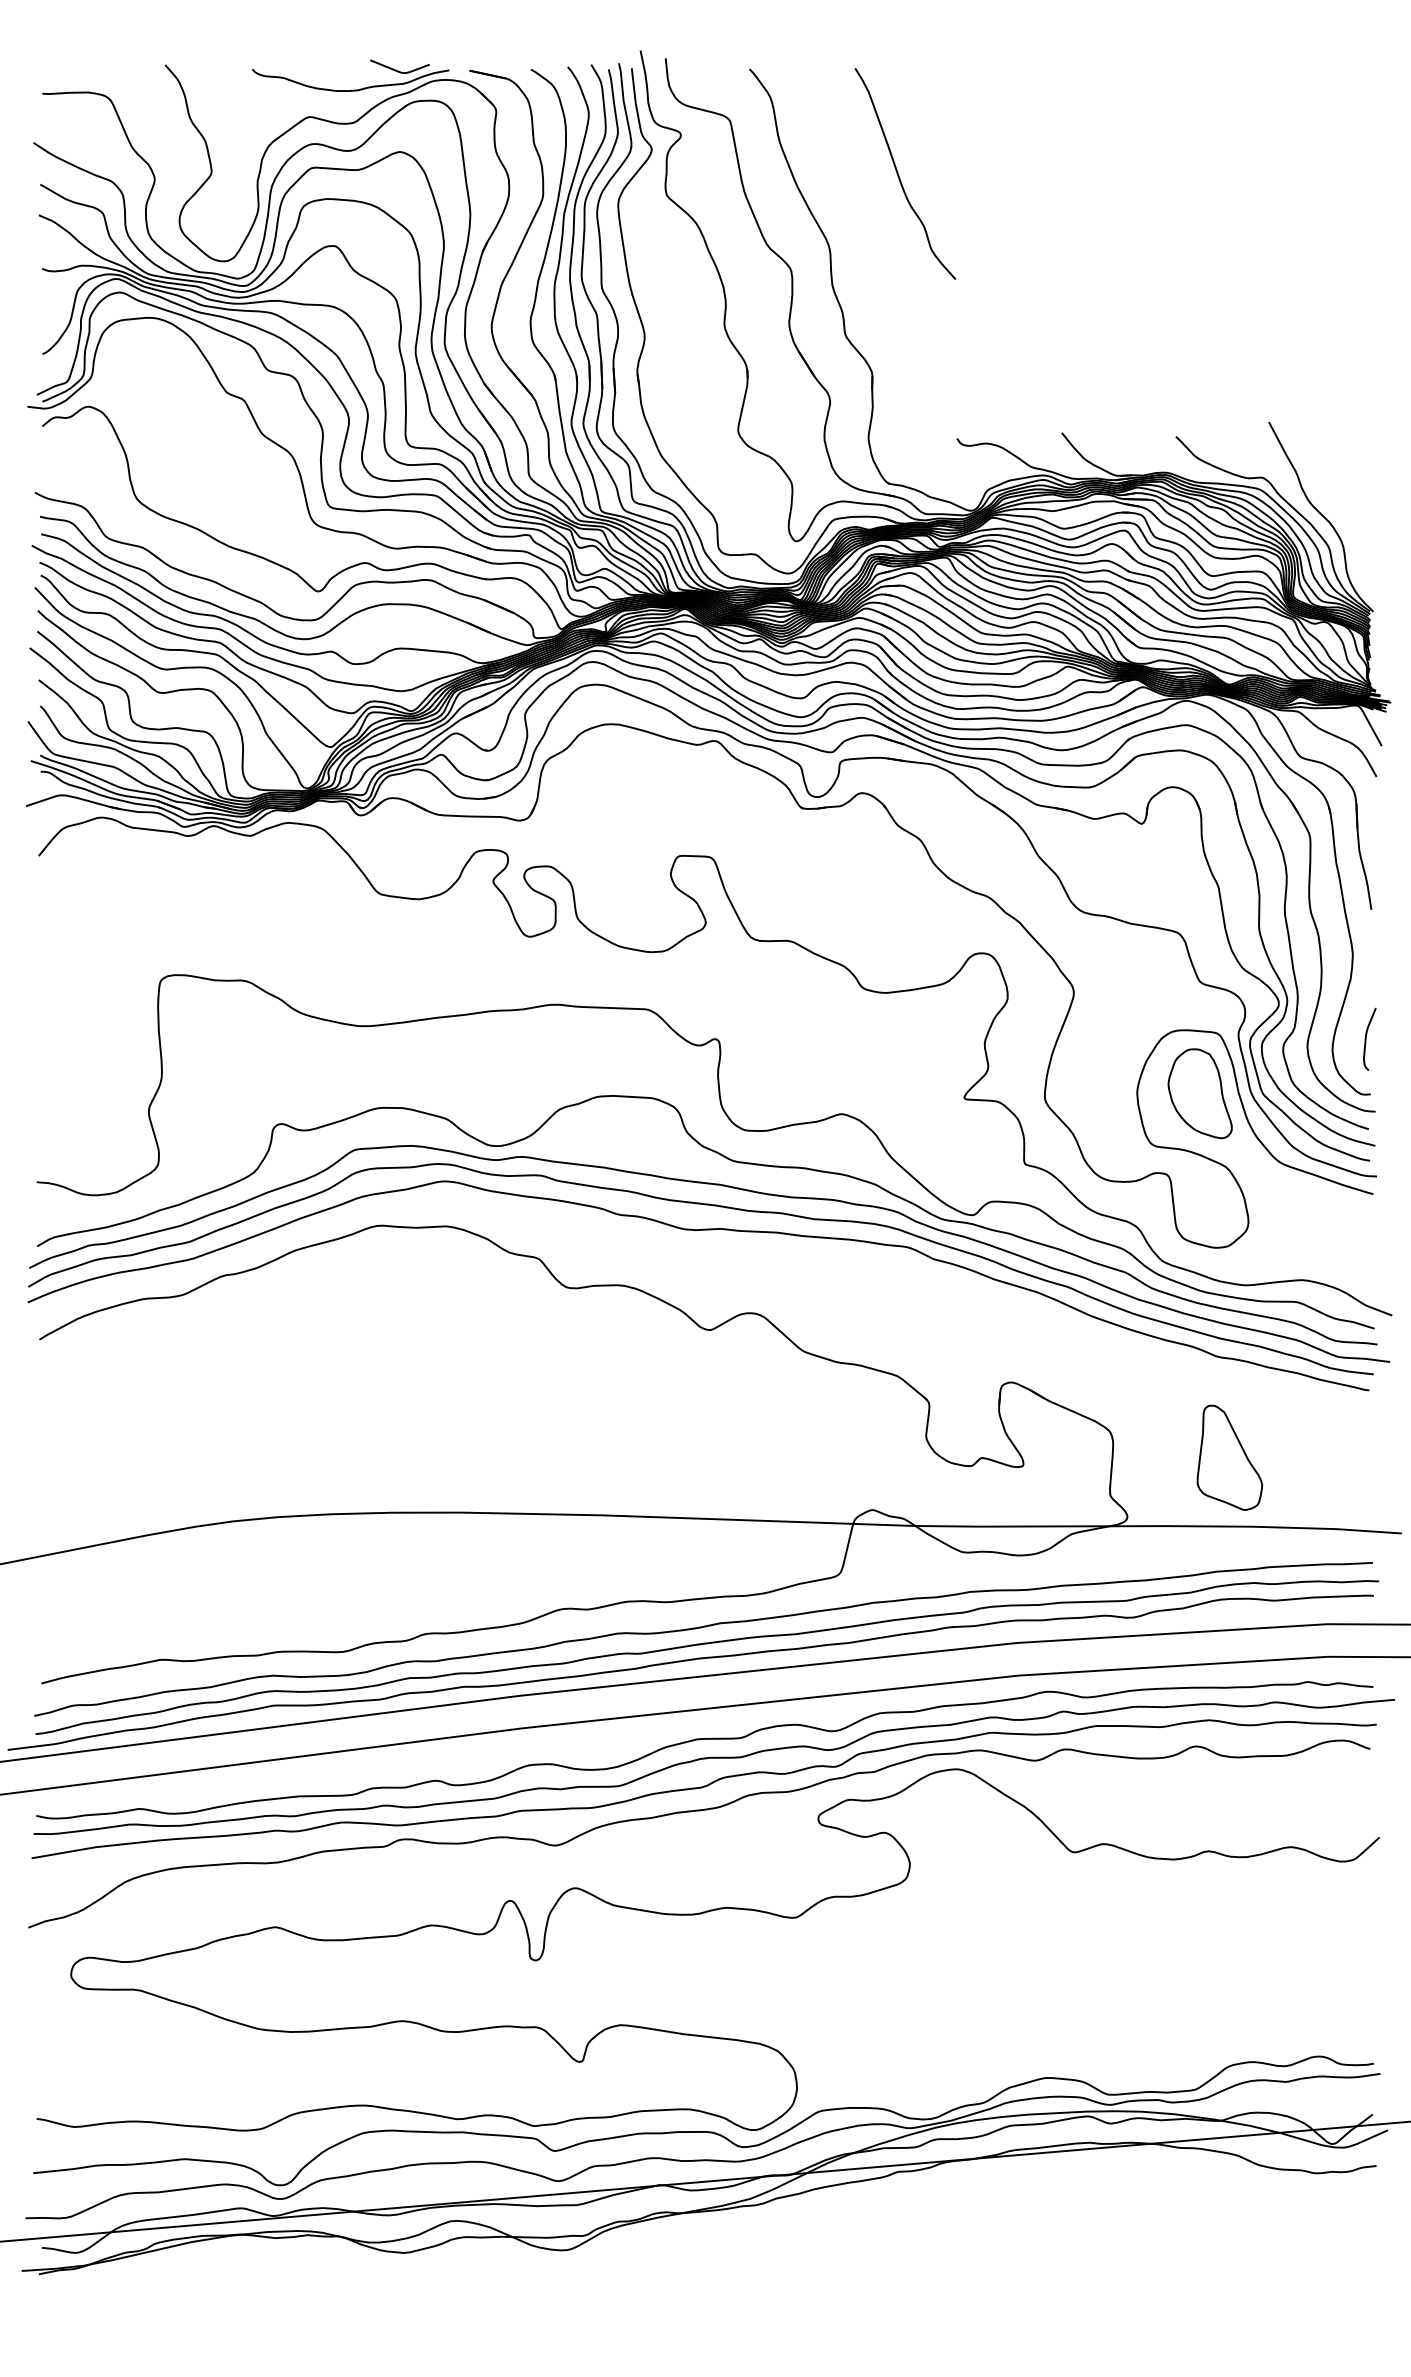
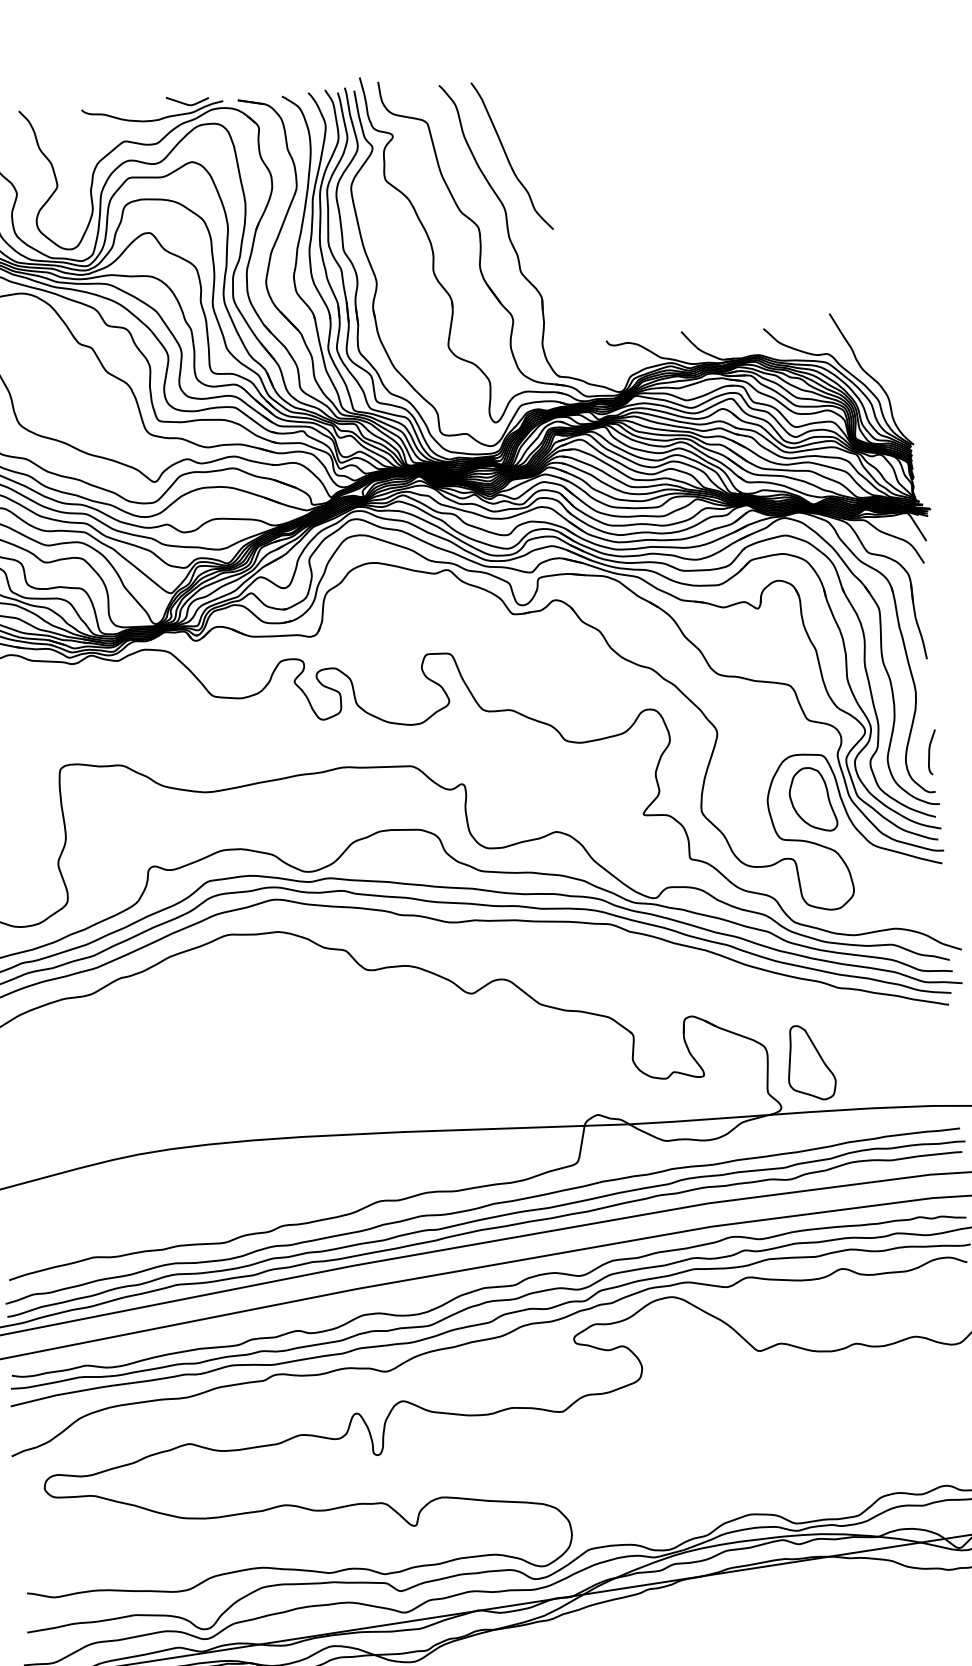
curve: (899, 175) -> (508, 157), moved
part: (1229, 1457) -> (810, 1062), moved

